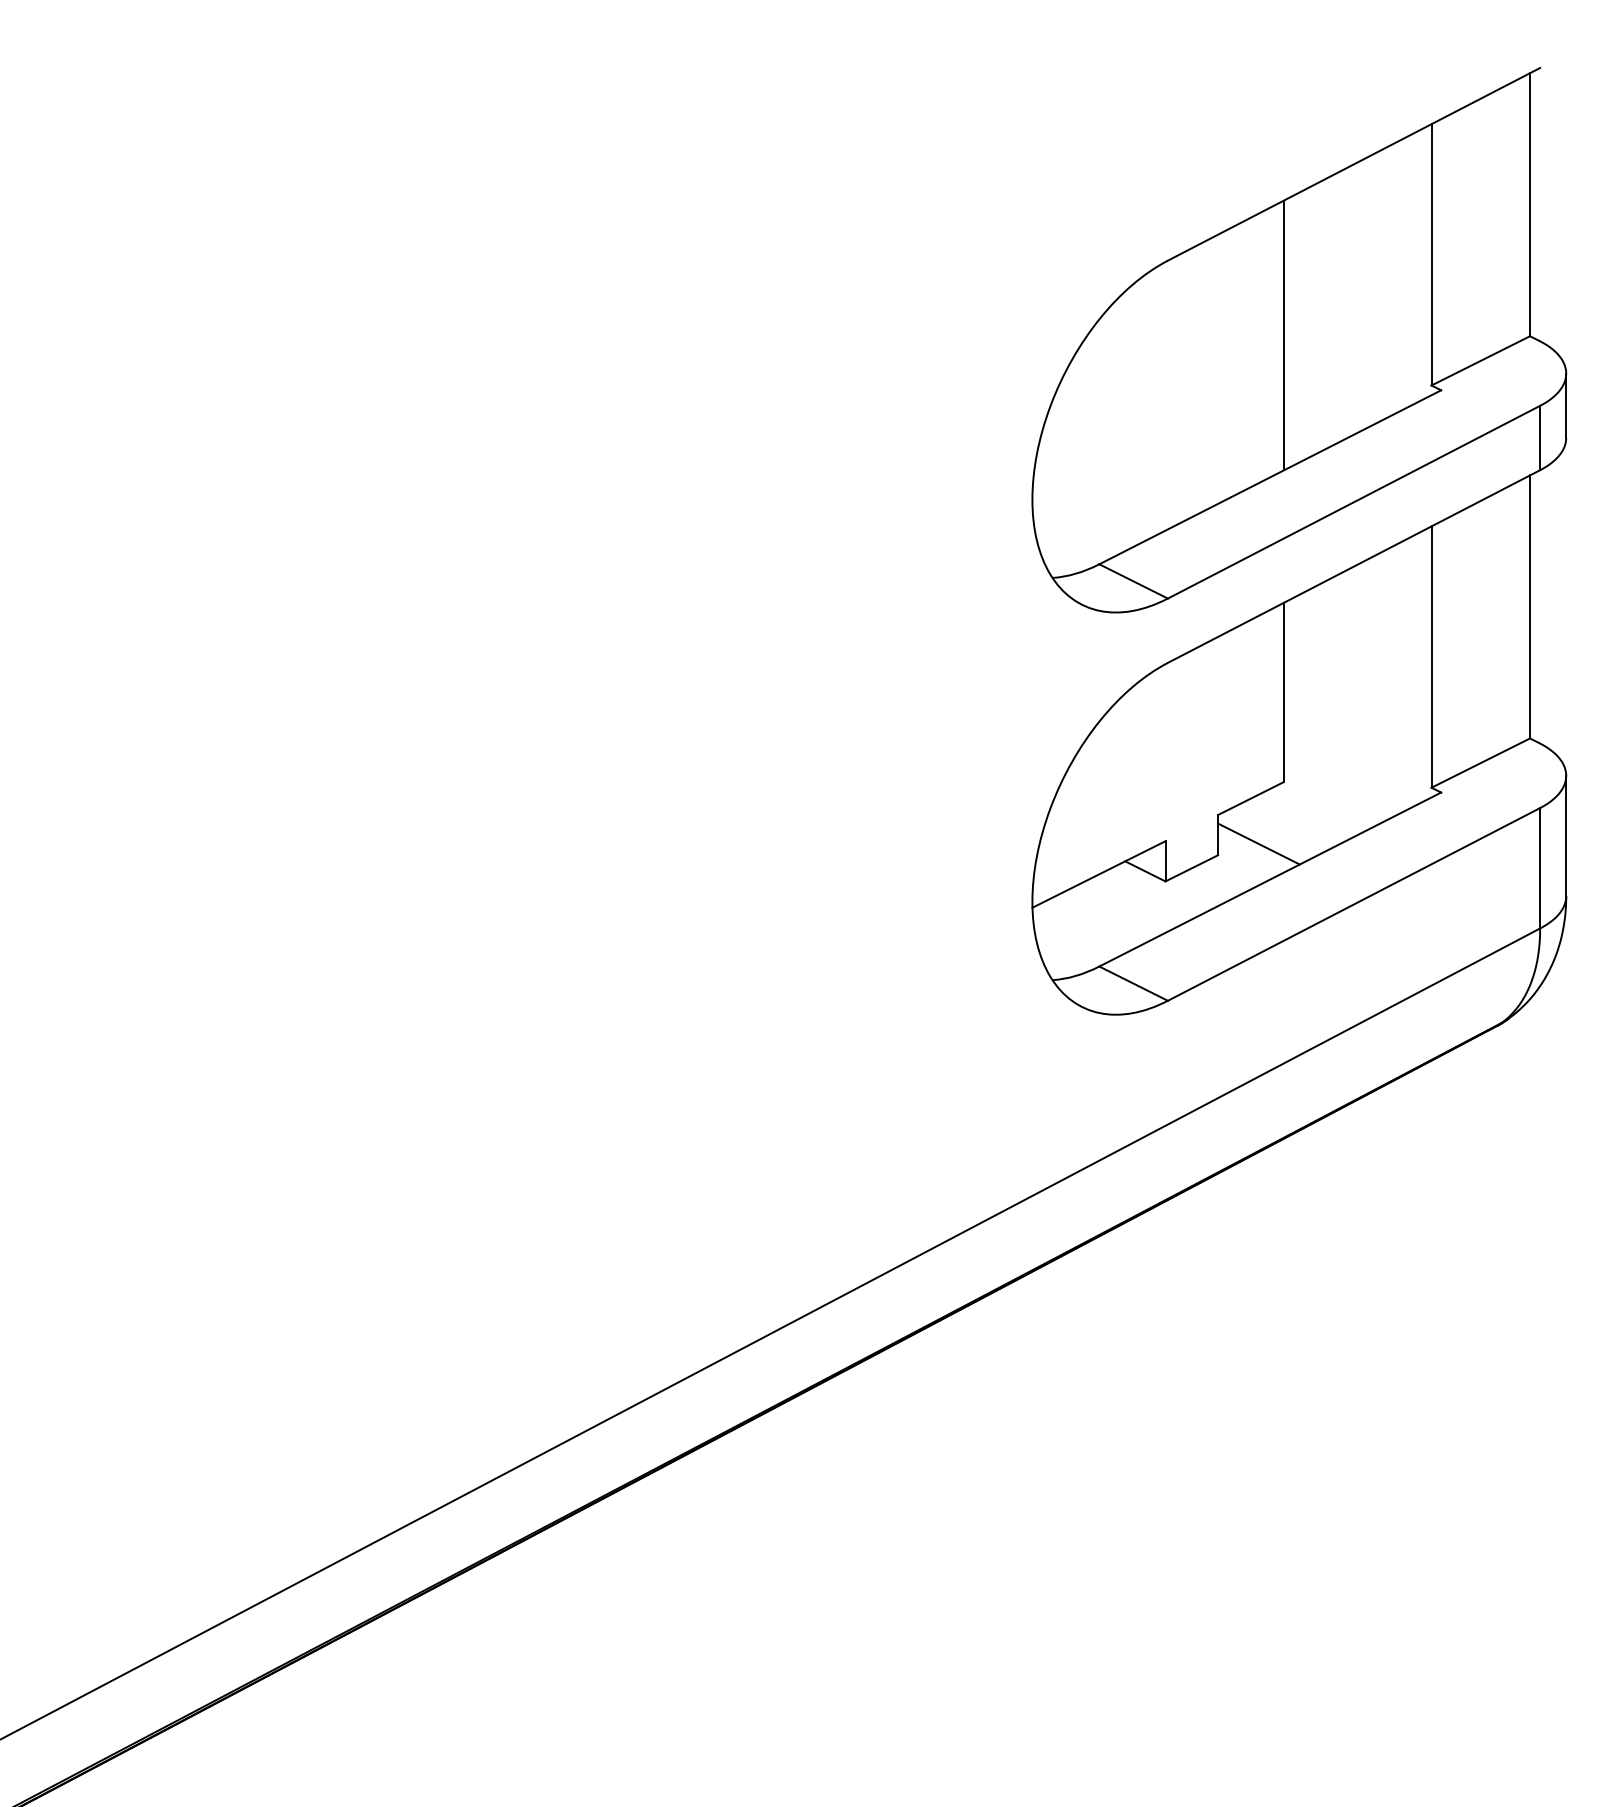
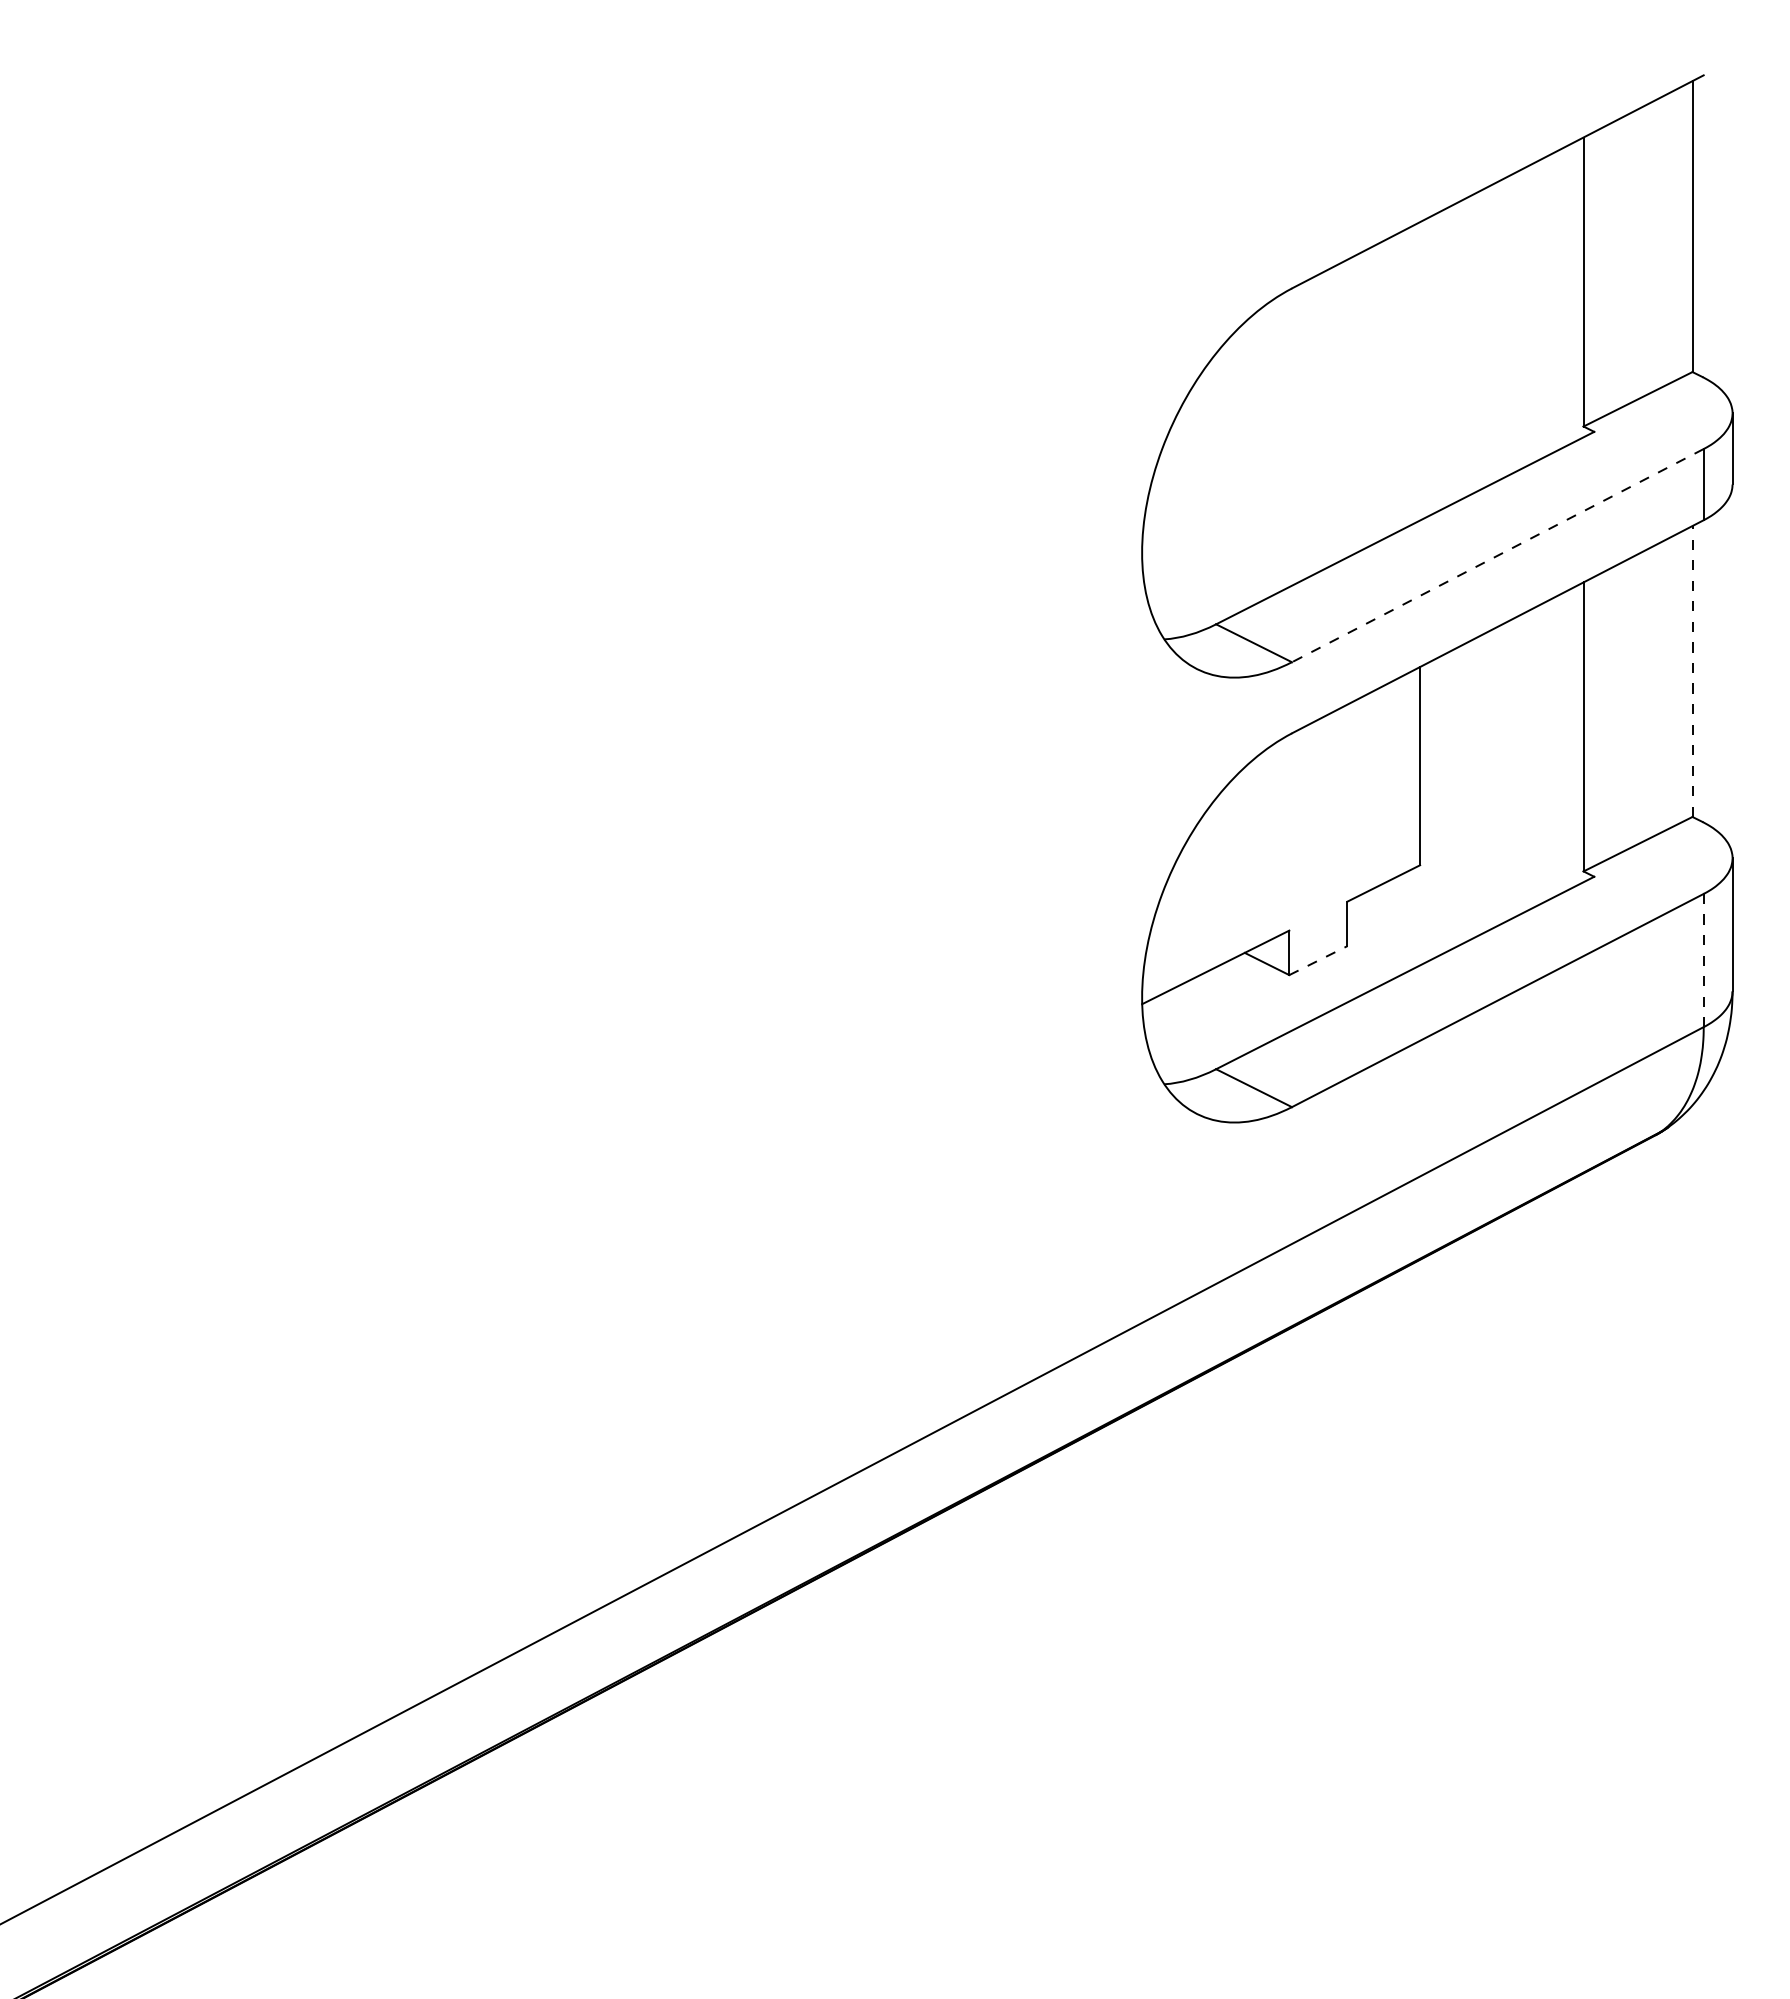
line: (1283, 335) -> (1419, 371), removed
line: (1354, 502) -> (1498, 555), solid -> dashed
line: (1530, 606) -> (1693, 670), solid -> dashed
line: (1258, 843) -> (1392, 933), removed
line: (1192, 868) -> (1319, 960), solid -> dashed
line: (1540, 868) -> (1704, 960), solid -> dashed

